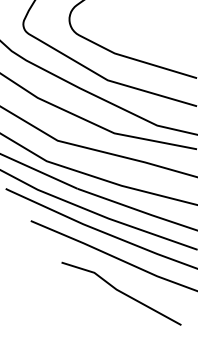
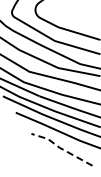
line: (118, 291) -> (60, 148), solid -> dashed

